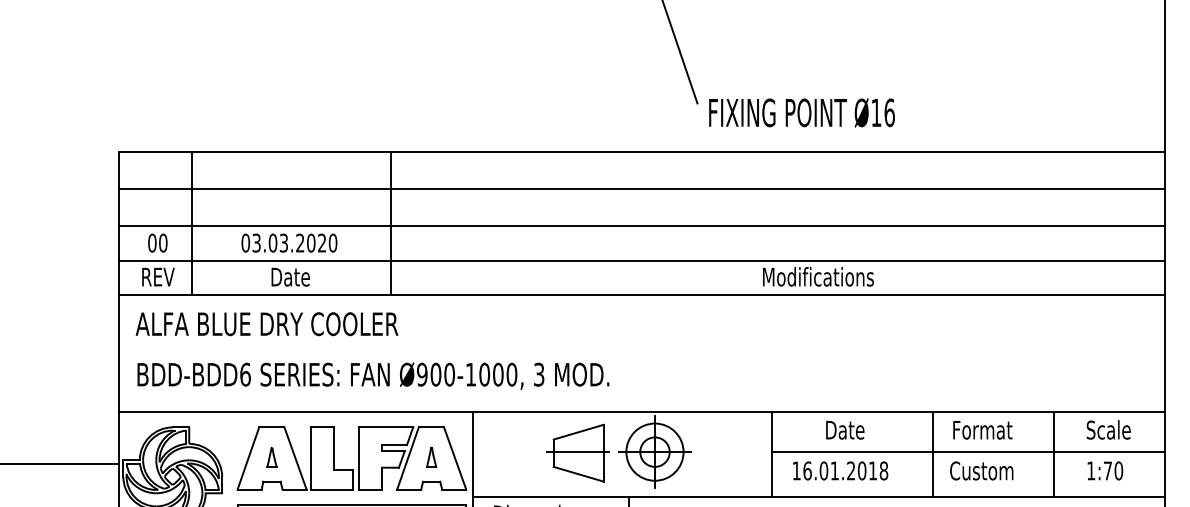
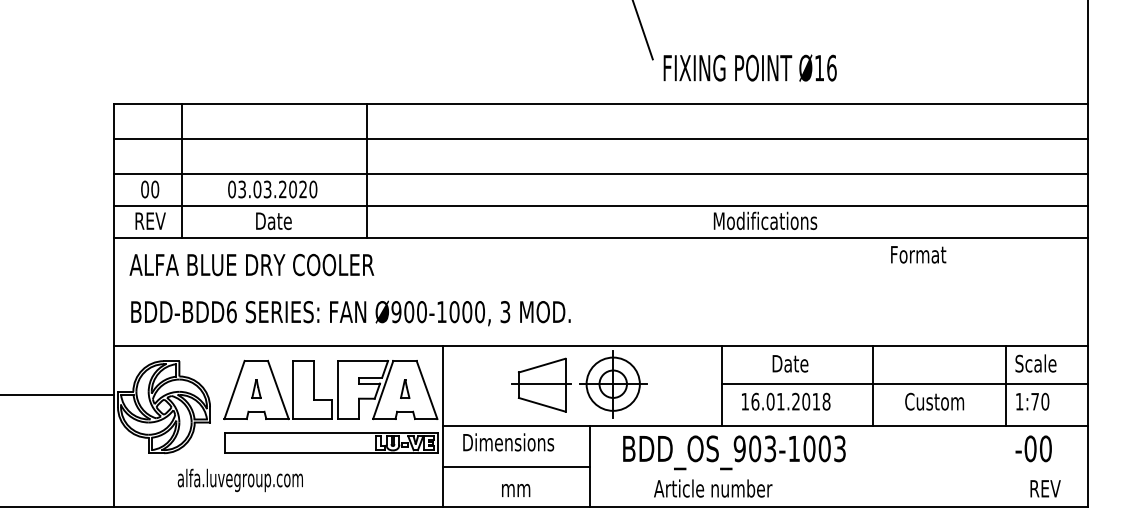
text: (982, 429) -> (918, 254), moved
line: (1053, 453) -> (1005, 385), moved
text: (981, 470) -> (934, 401), moved

